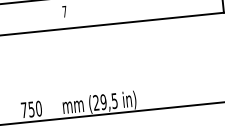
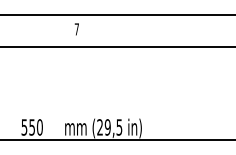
text: (24, 110) -> (24, 127), 750 -> 550

